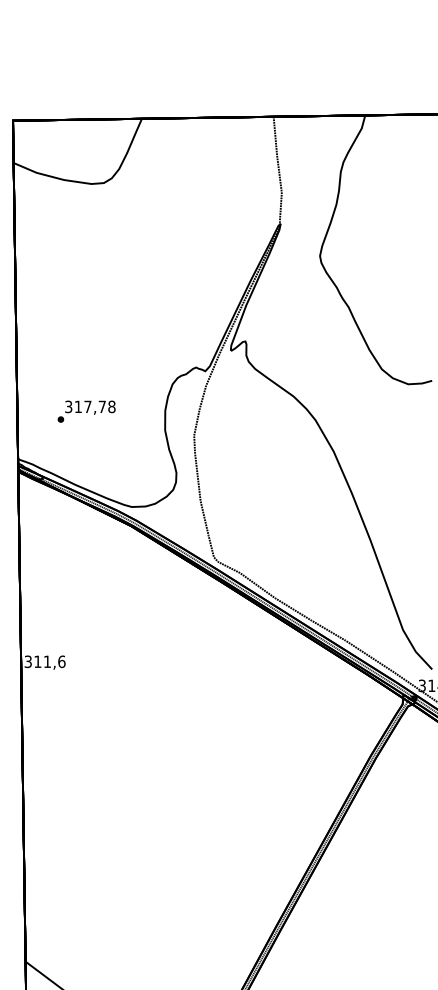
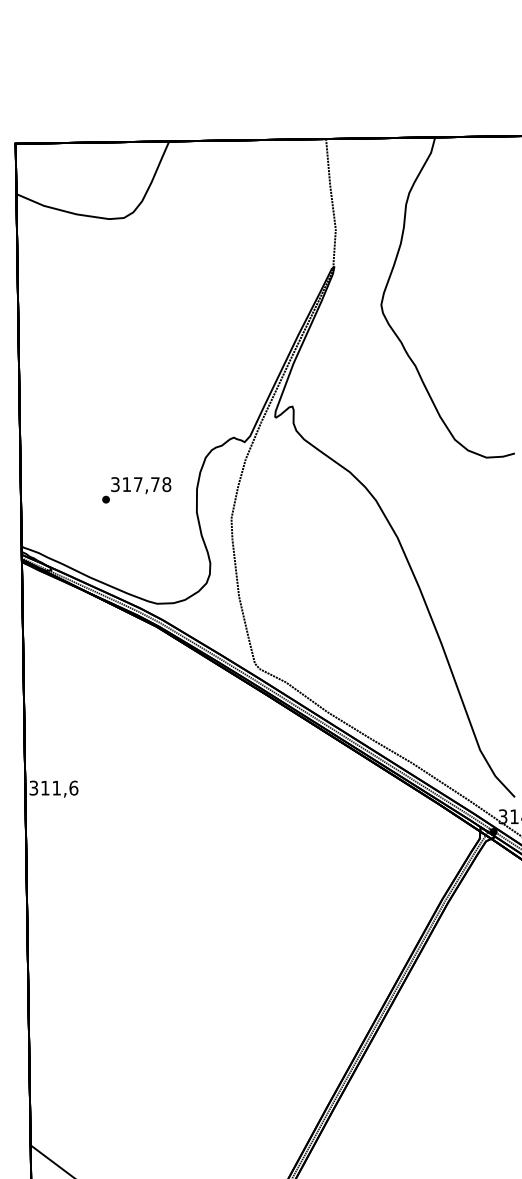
text: (86, 411) -> (136, 490), moved

